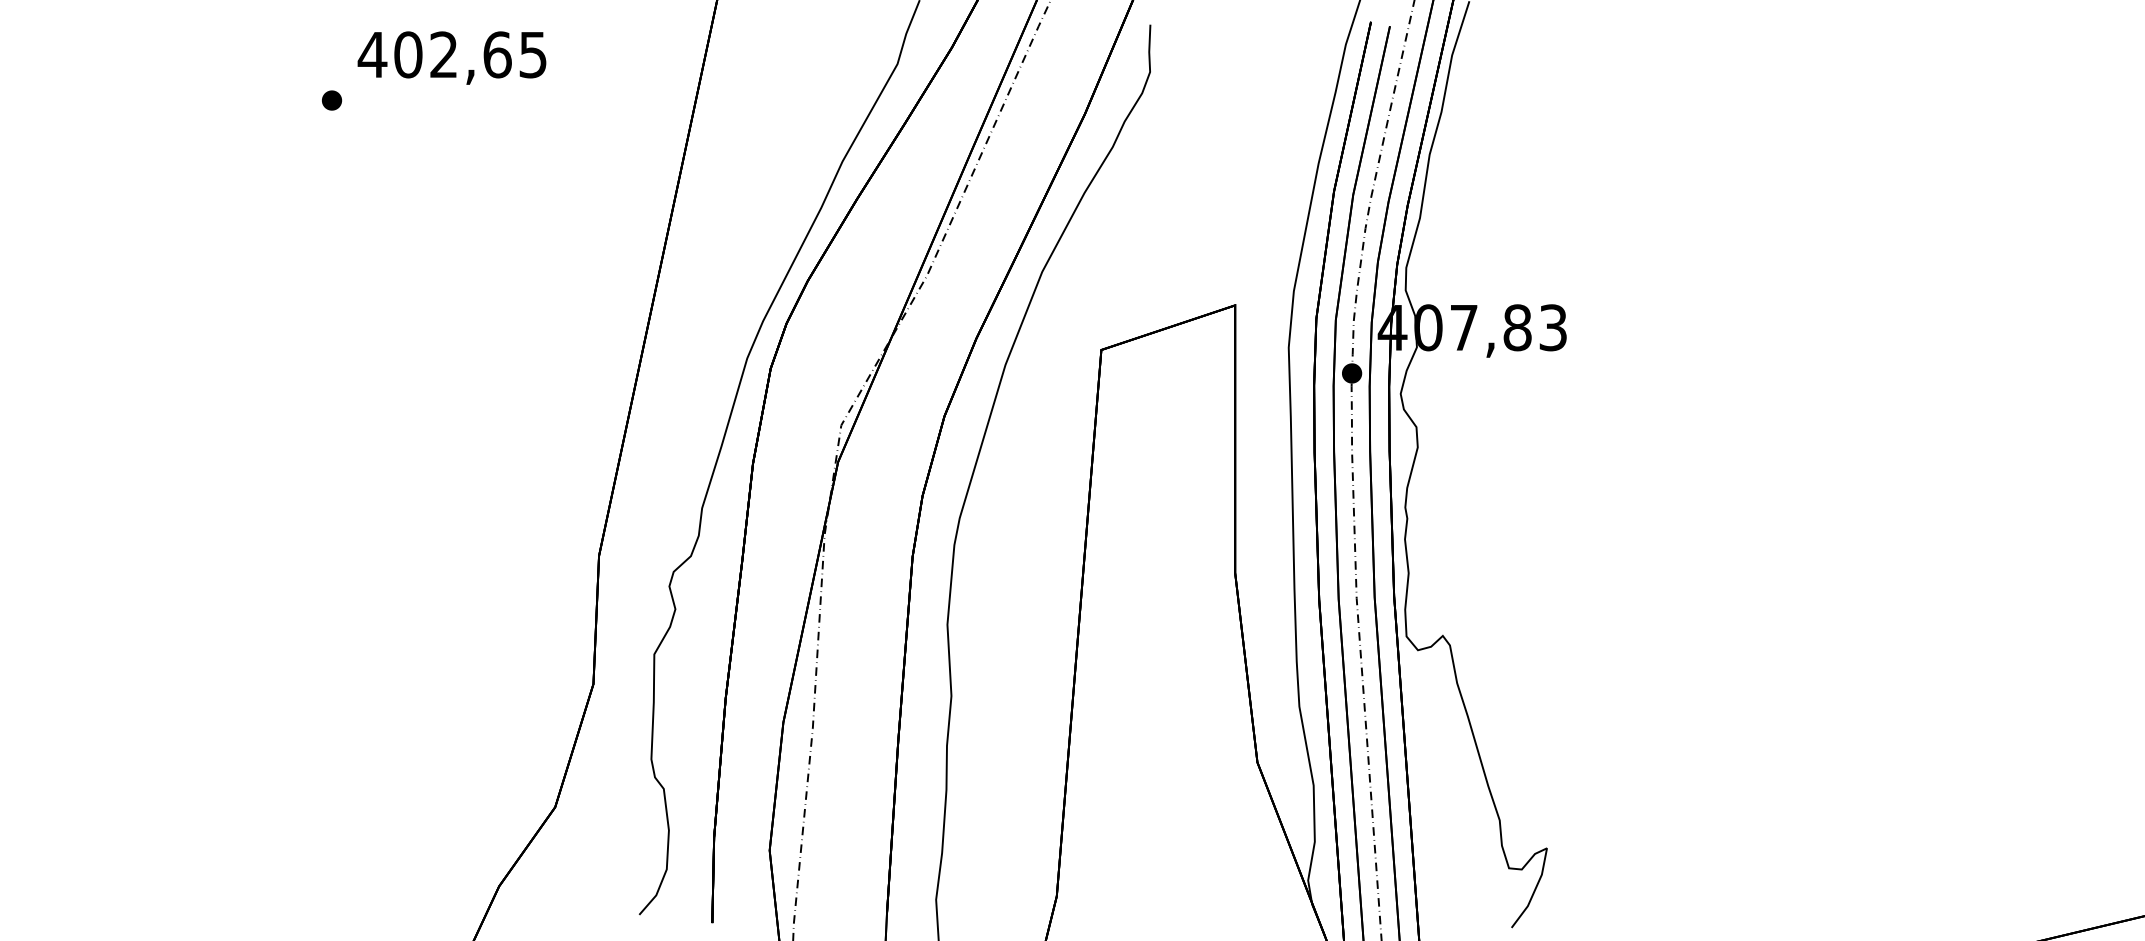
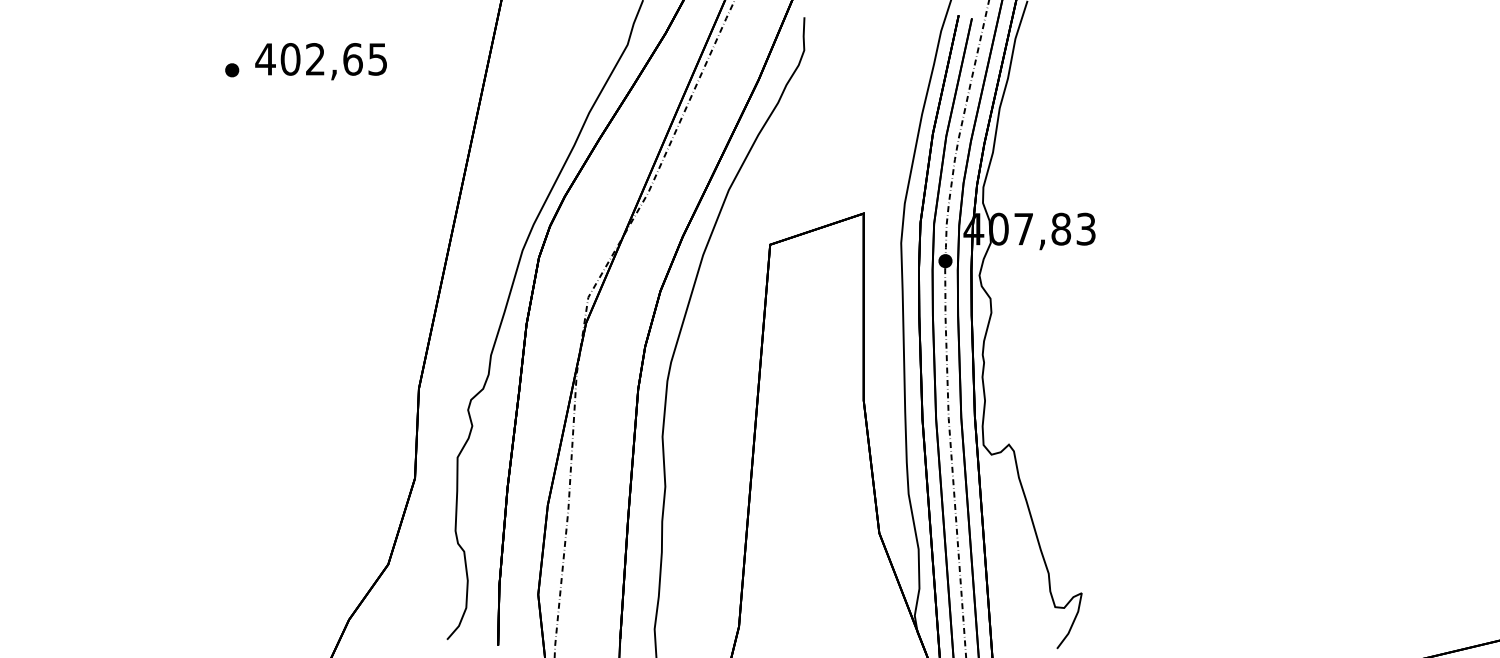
text: (451, 57) -> (320, 61), moved

